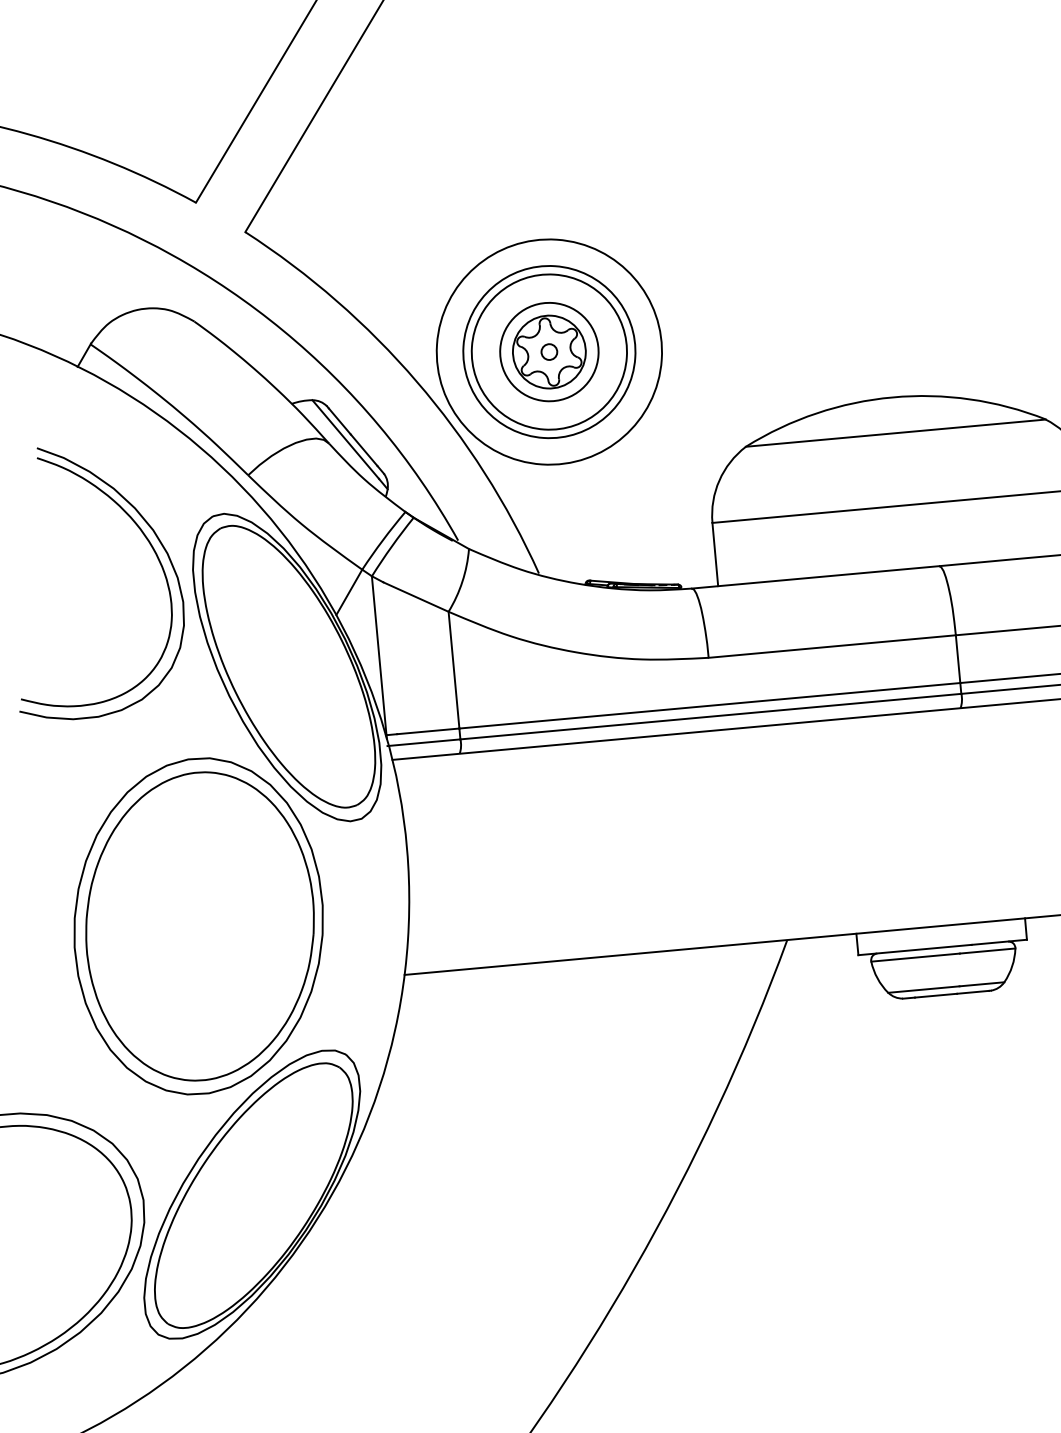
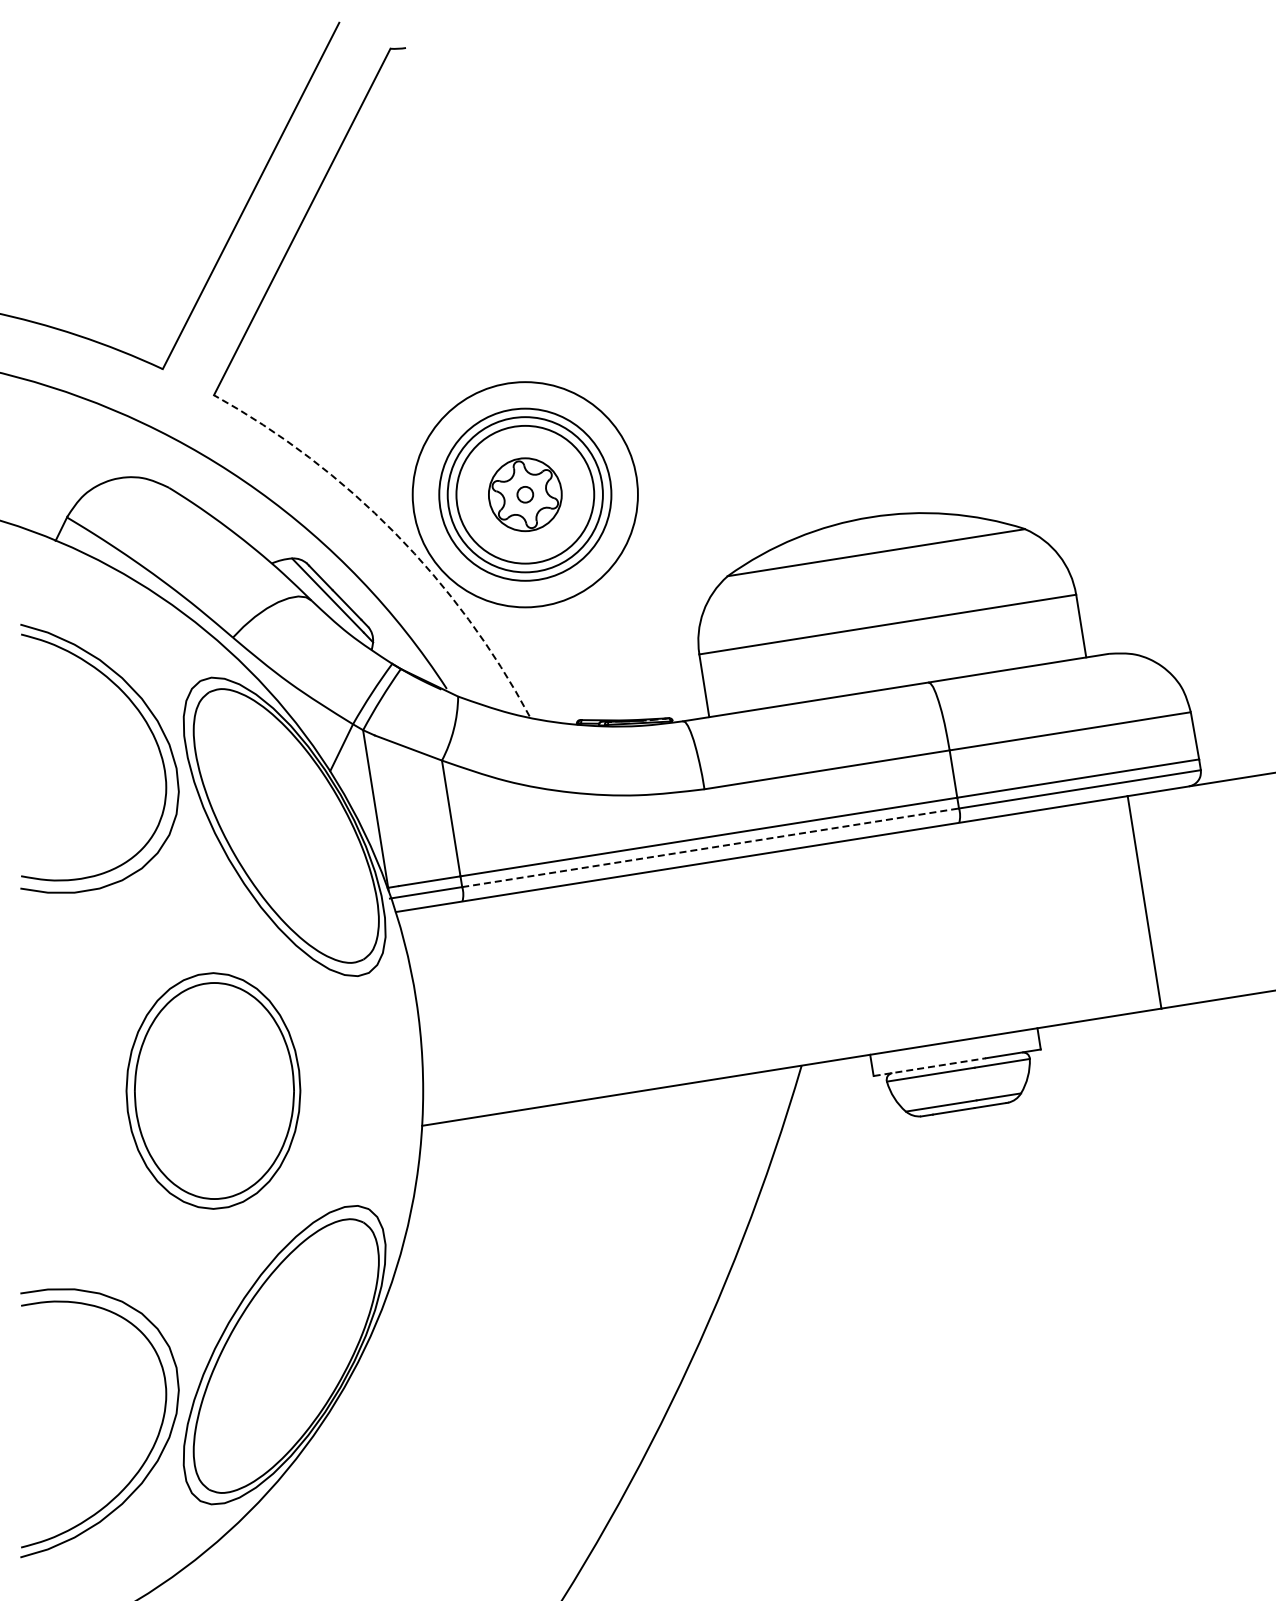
circle: (549, 351) -> (525, 494), size x1.4
arc: (416, 382) -> (394, 533), solid -> dashed
line: (711, 716) -> (711, 847), solid -> dashed
part: (198, 925) -> (213, 1090), size x0.7
line: (914, 950) -> (929, 1067), solid -> dashed

